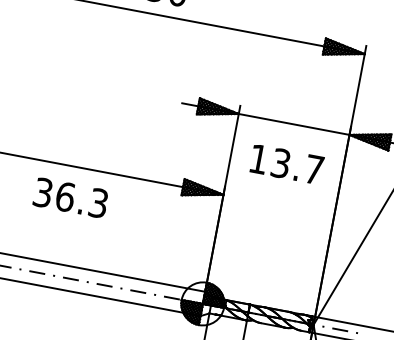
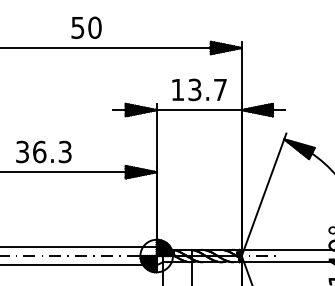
text: (287, 164) -> (199, 89), moved
text: (70, 197) -> (43, 151), moved

